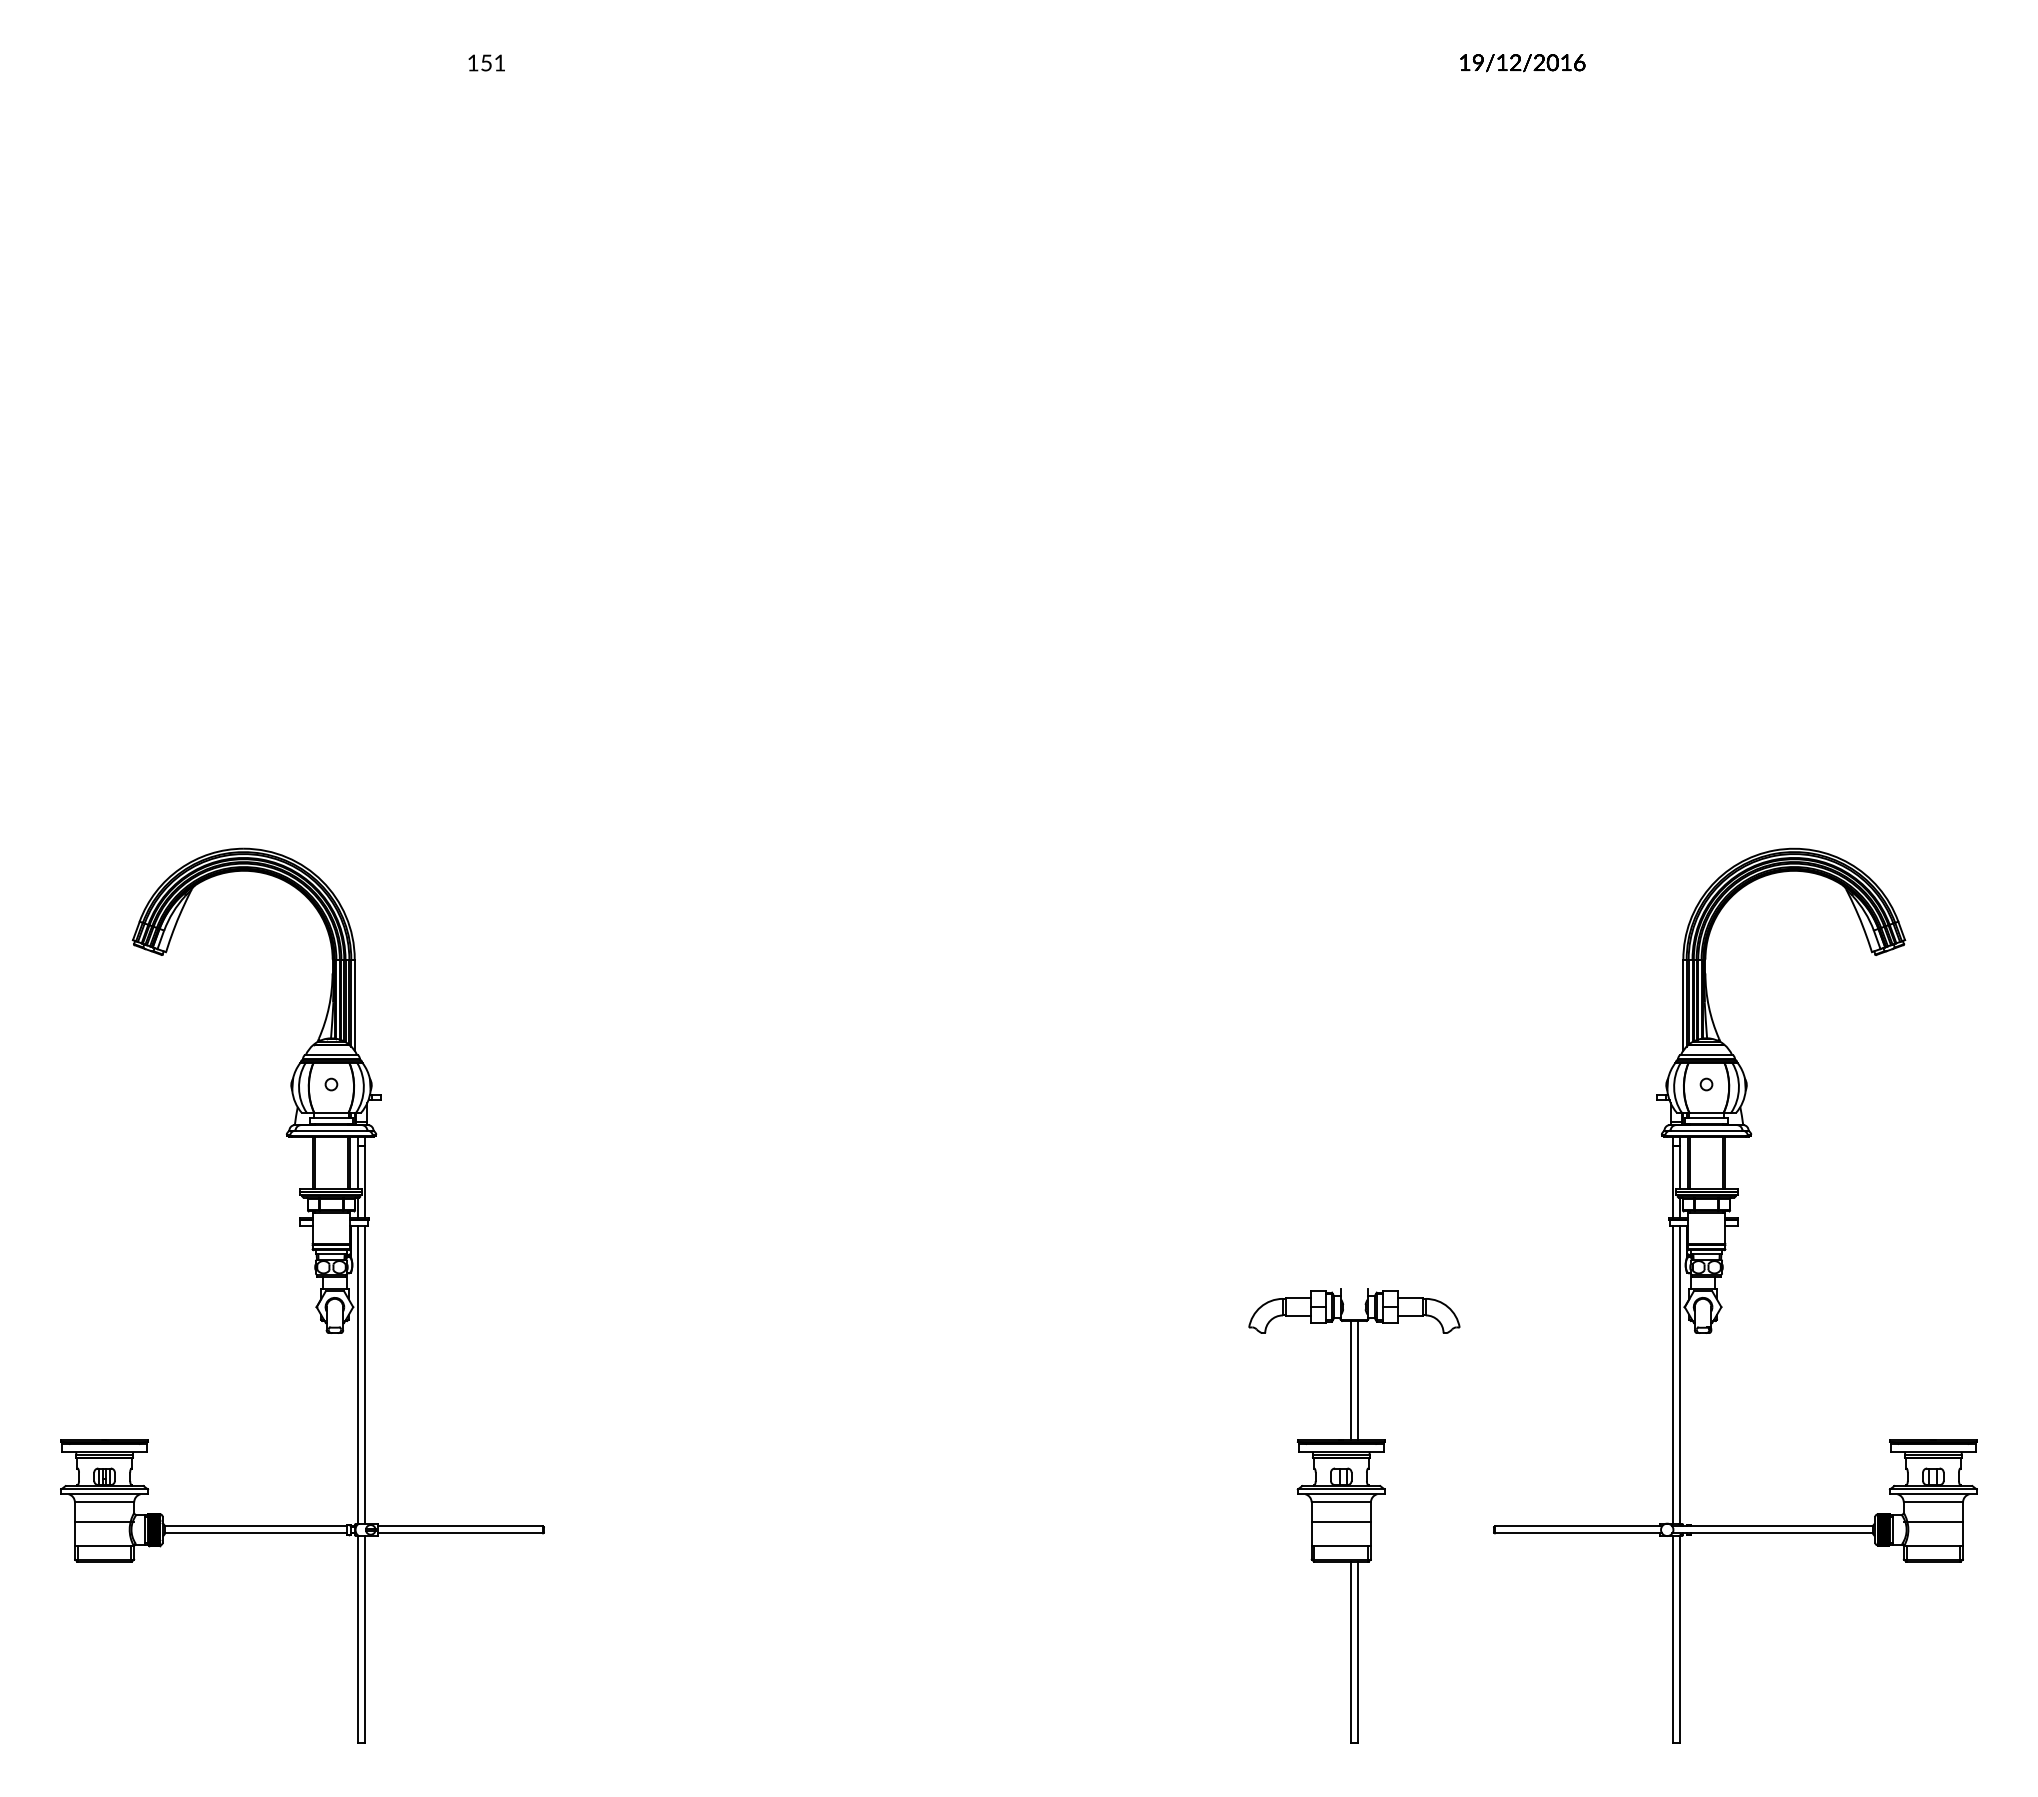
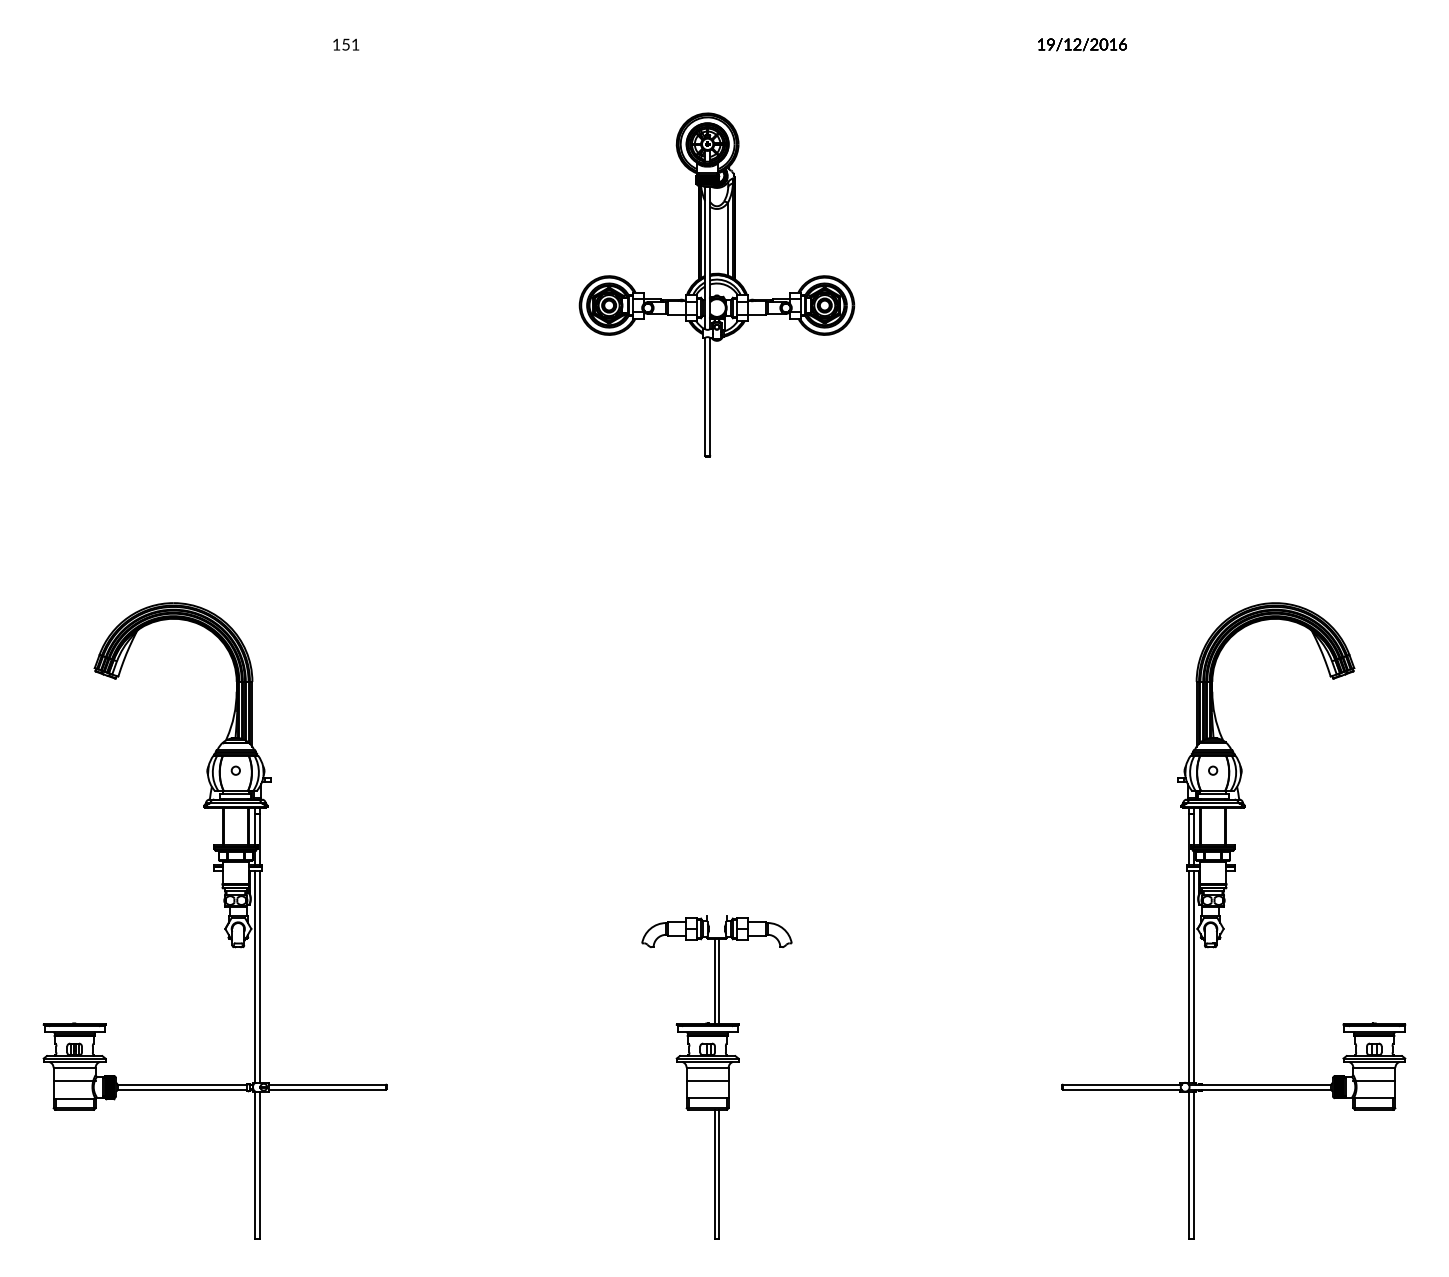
part: (1008, 400) -> (717, 284), added
part: (1354, 1515) -> (717, 1077), moved

